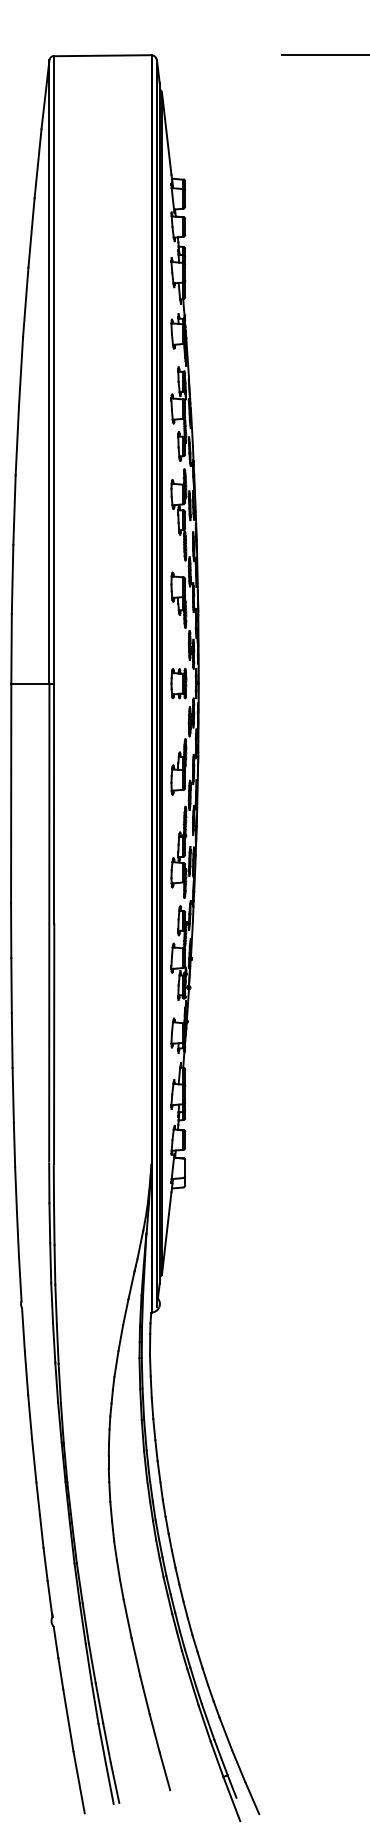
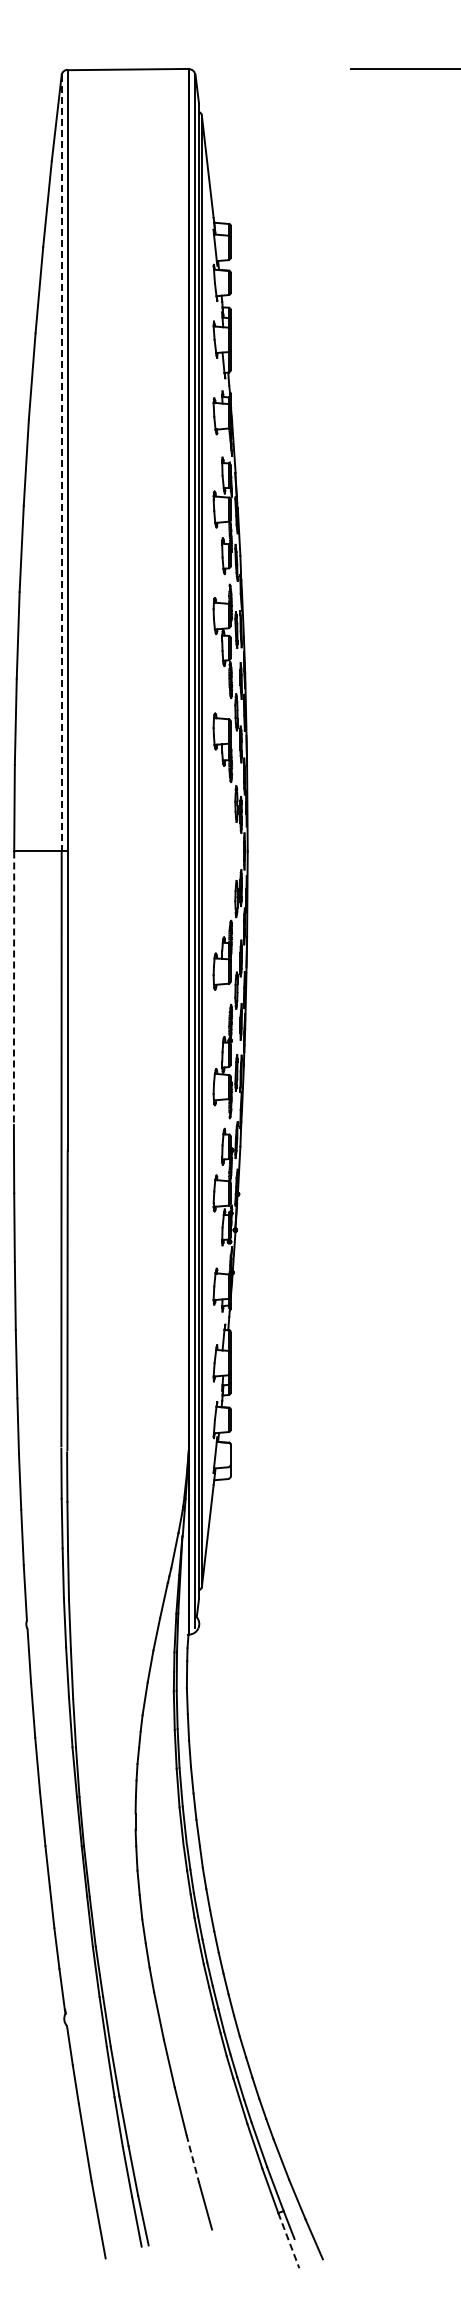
line: (49, 372) -> (61, 463), solid -> dashed
part: (178, 683) -> (222, 851), removed
line: (11, 793) -> (14, 988), solid -> dashed
line: (154, 1733) -> (192, 2159), solid -> dashed
line: (231, 1798) -> (288, 2240), solid -> dashed

